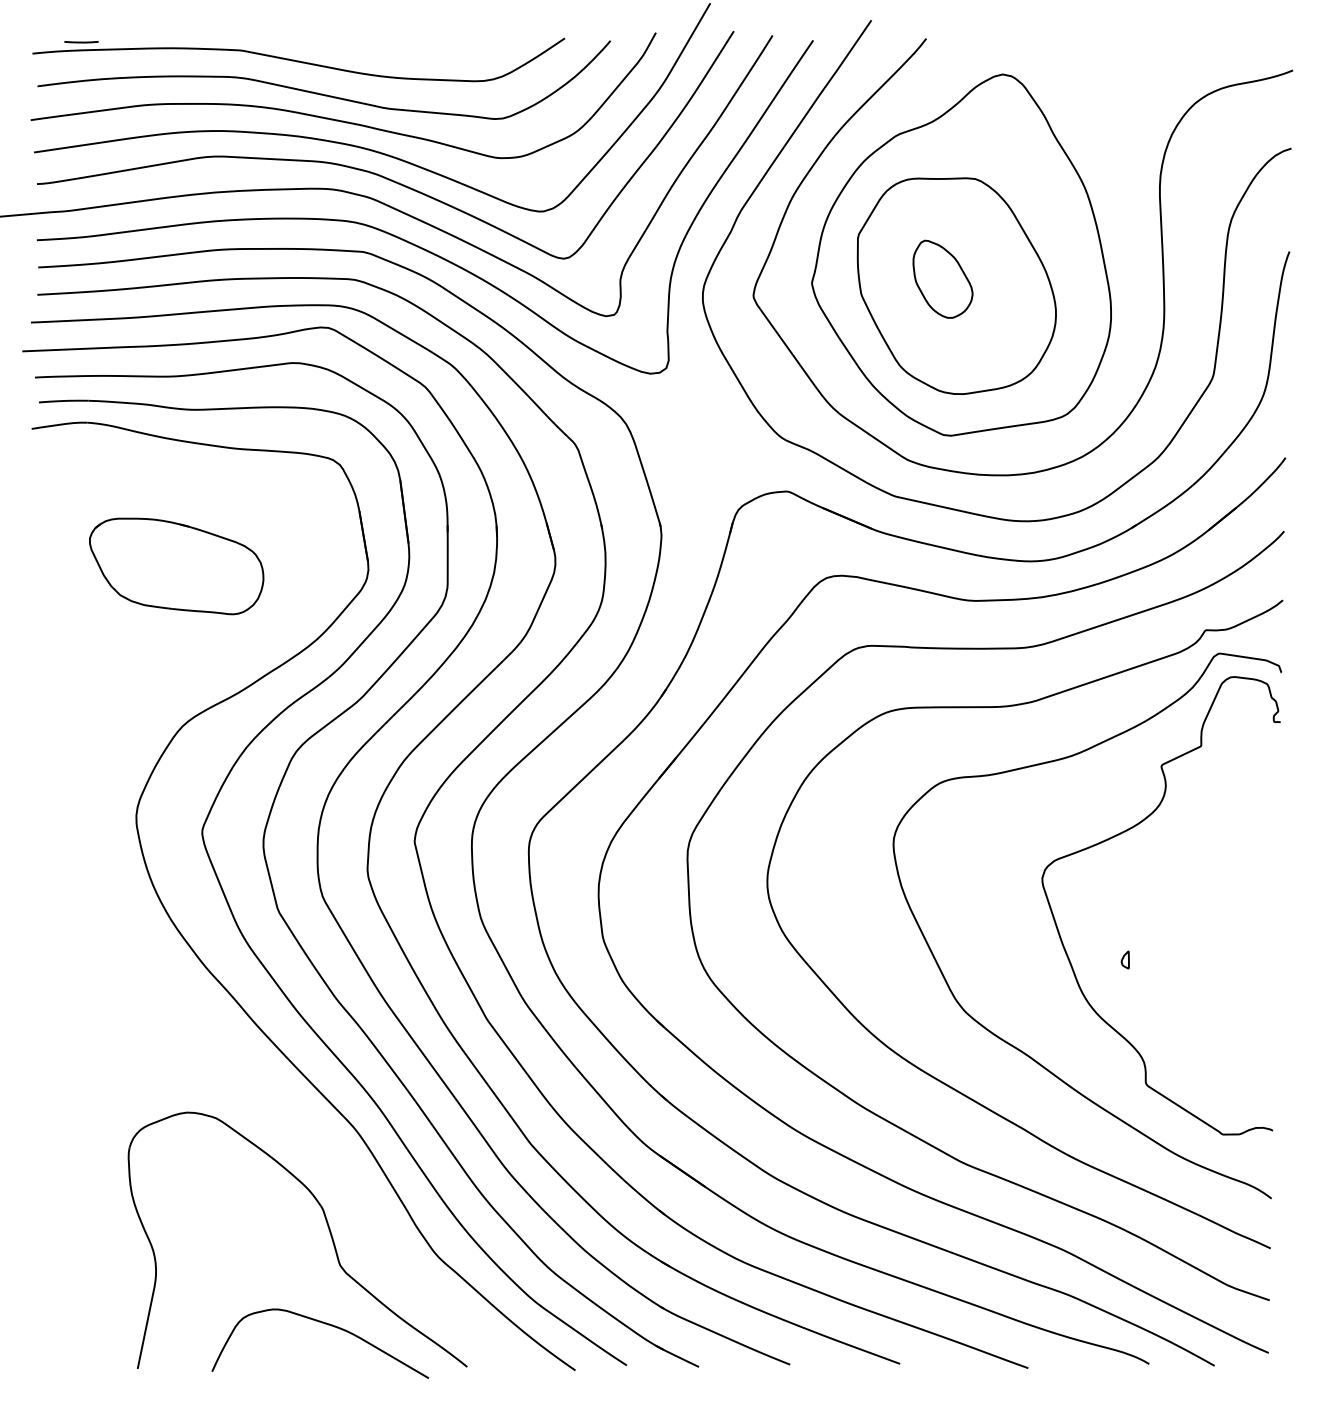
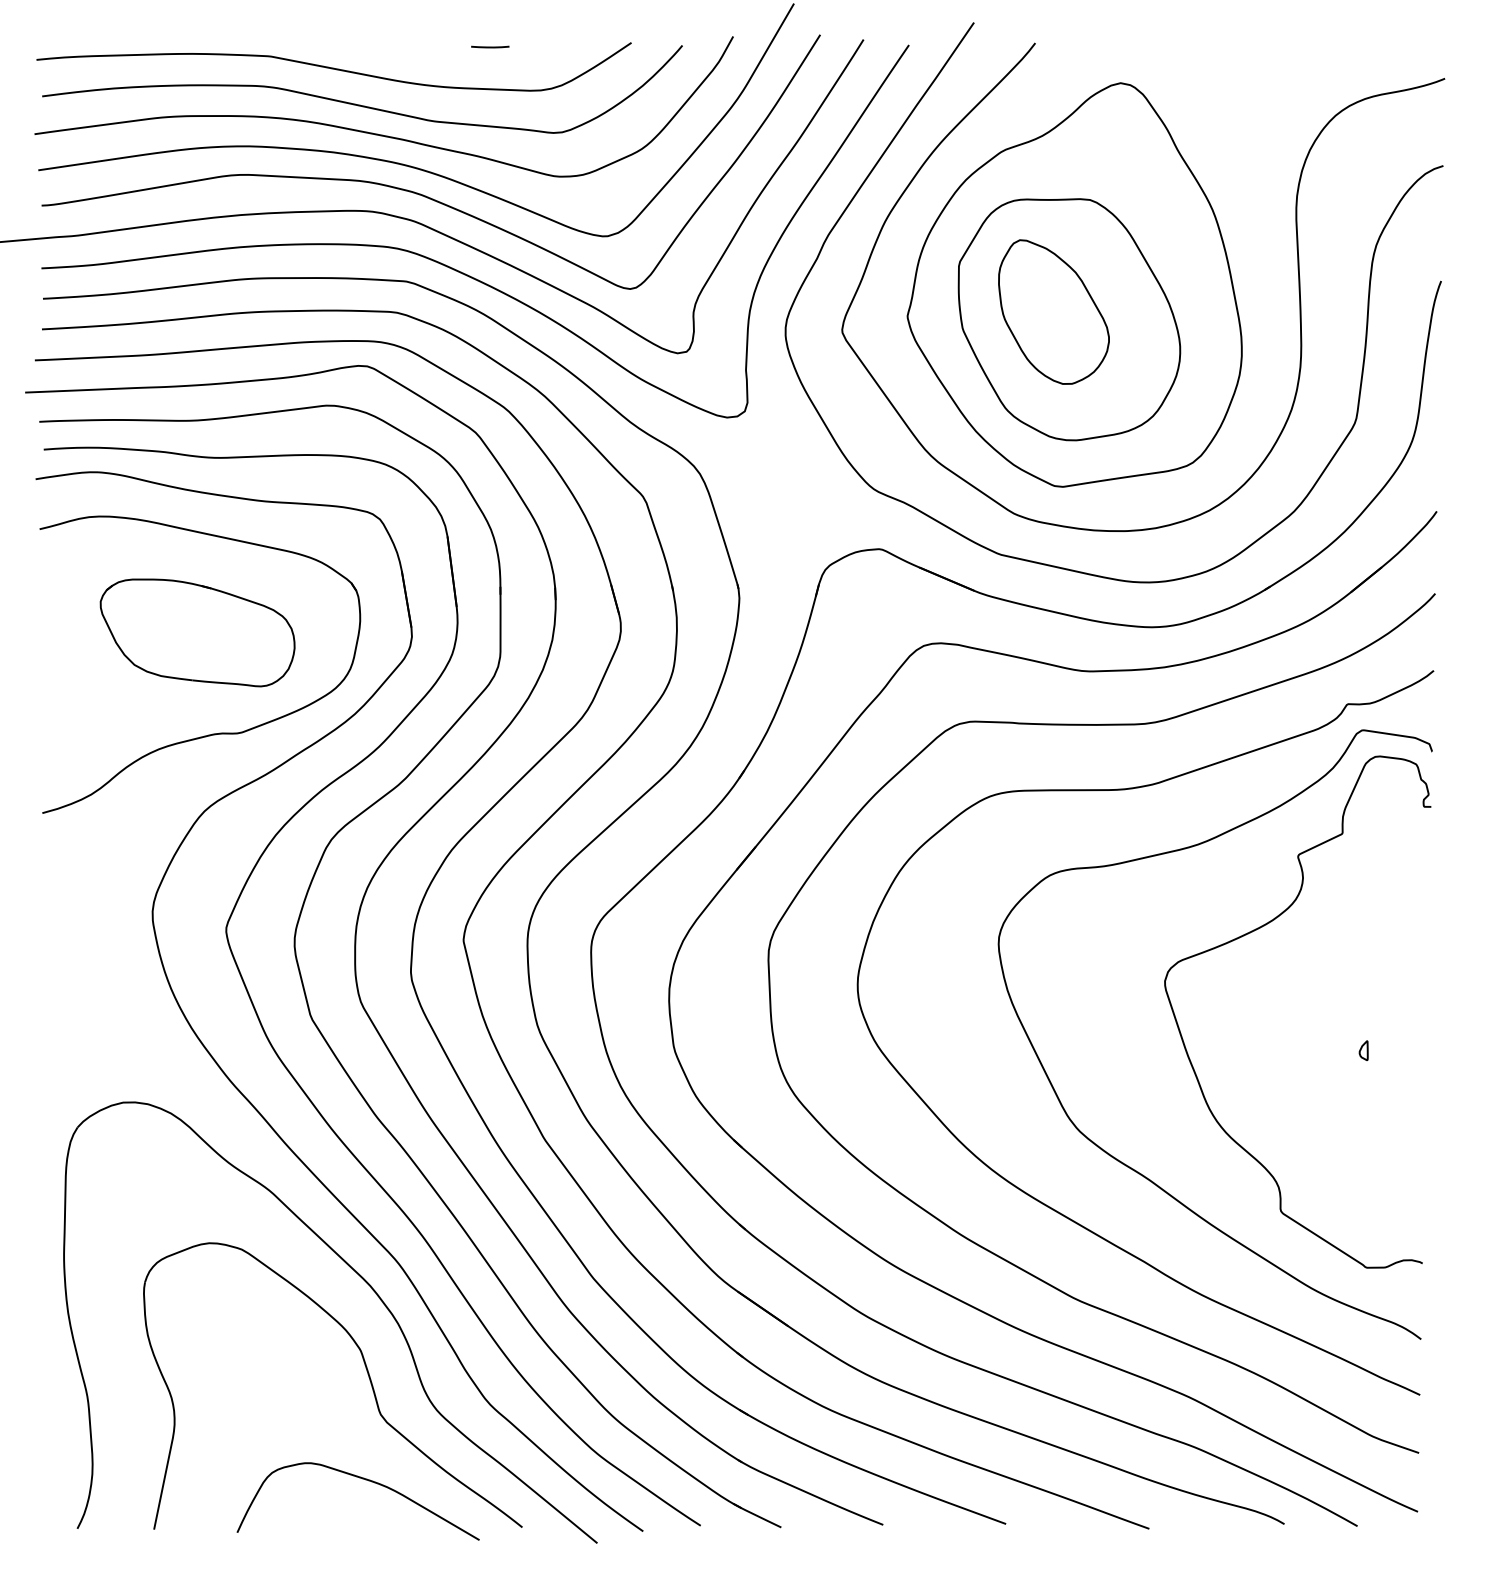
line: (81, 41) -> (490, 46), moved
part: (942, 278) -> (1053, 311), size x1.67
part: (189, 656) -> (212, 733), added
part: (1125, 959) -> (1363, 1050), moved
part: (333, 1154) -> (372, 1290), added

